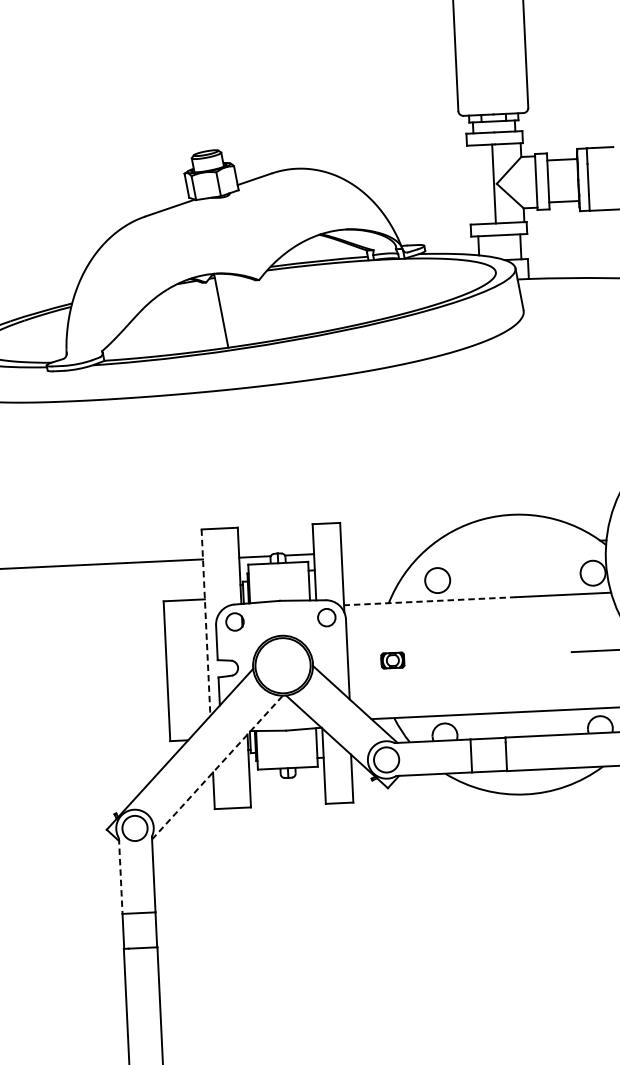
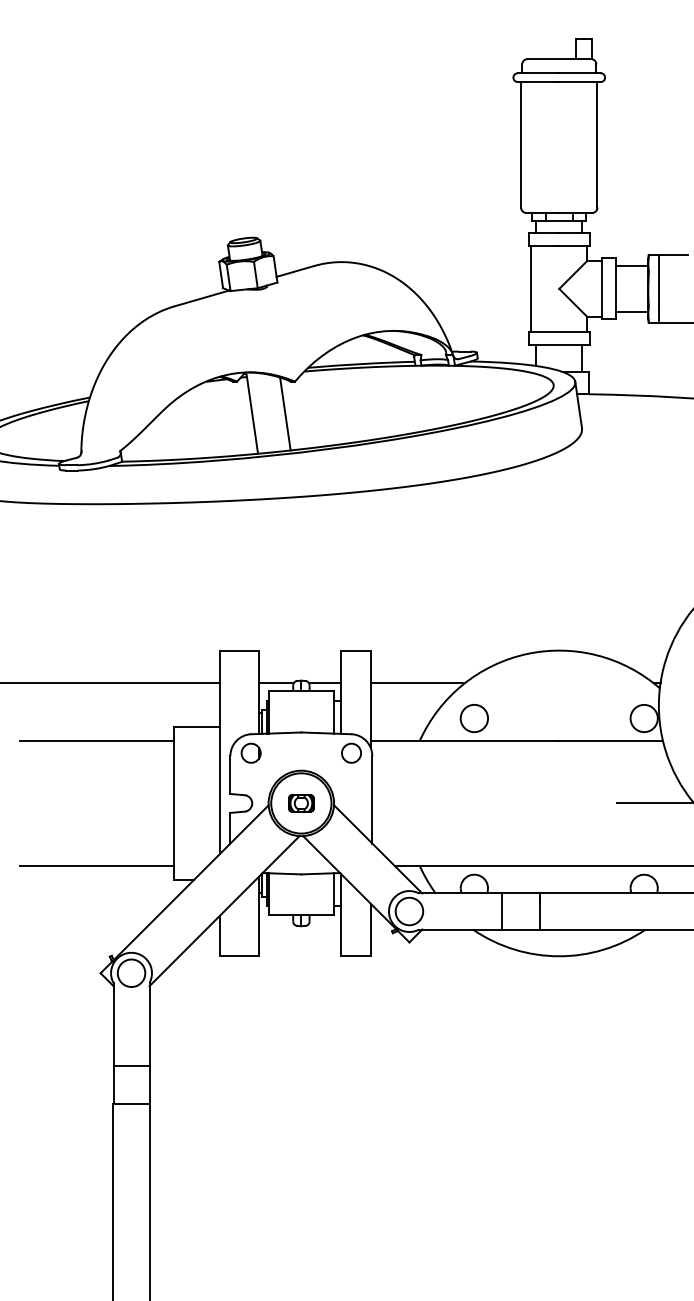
line: (494, 183) -> (531, 288), moved
line: (251, 309) -> (285, 413), added
line: (384, 551) -> (417, 683), added
line: (429, 601) -> (464, 740), dashed -> solid
line: (93, 616) -> (97, 740), added
line: (205, 622) -> (219, 752), dashed -> solid
part: (392, 660) -> (301, 803), moved
line: (99, 732) -> (97, 866), added
line: (217, 767) -> (224, 910), dashed -> solid
line: (120, 876) -> (113, 1024), dashed -> solid

